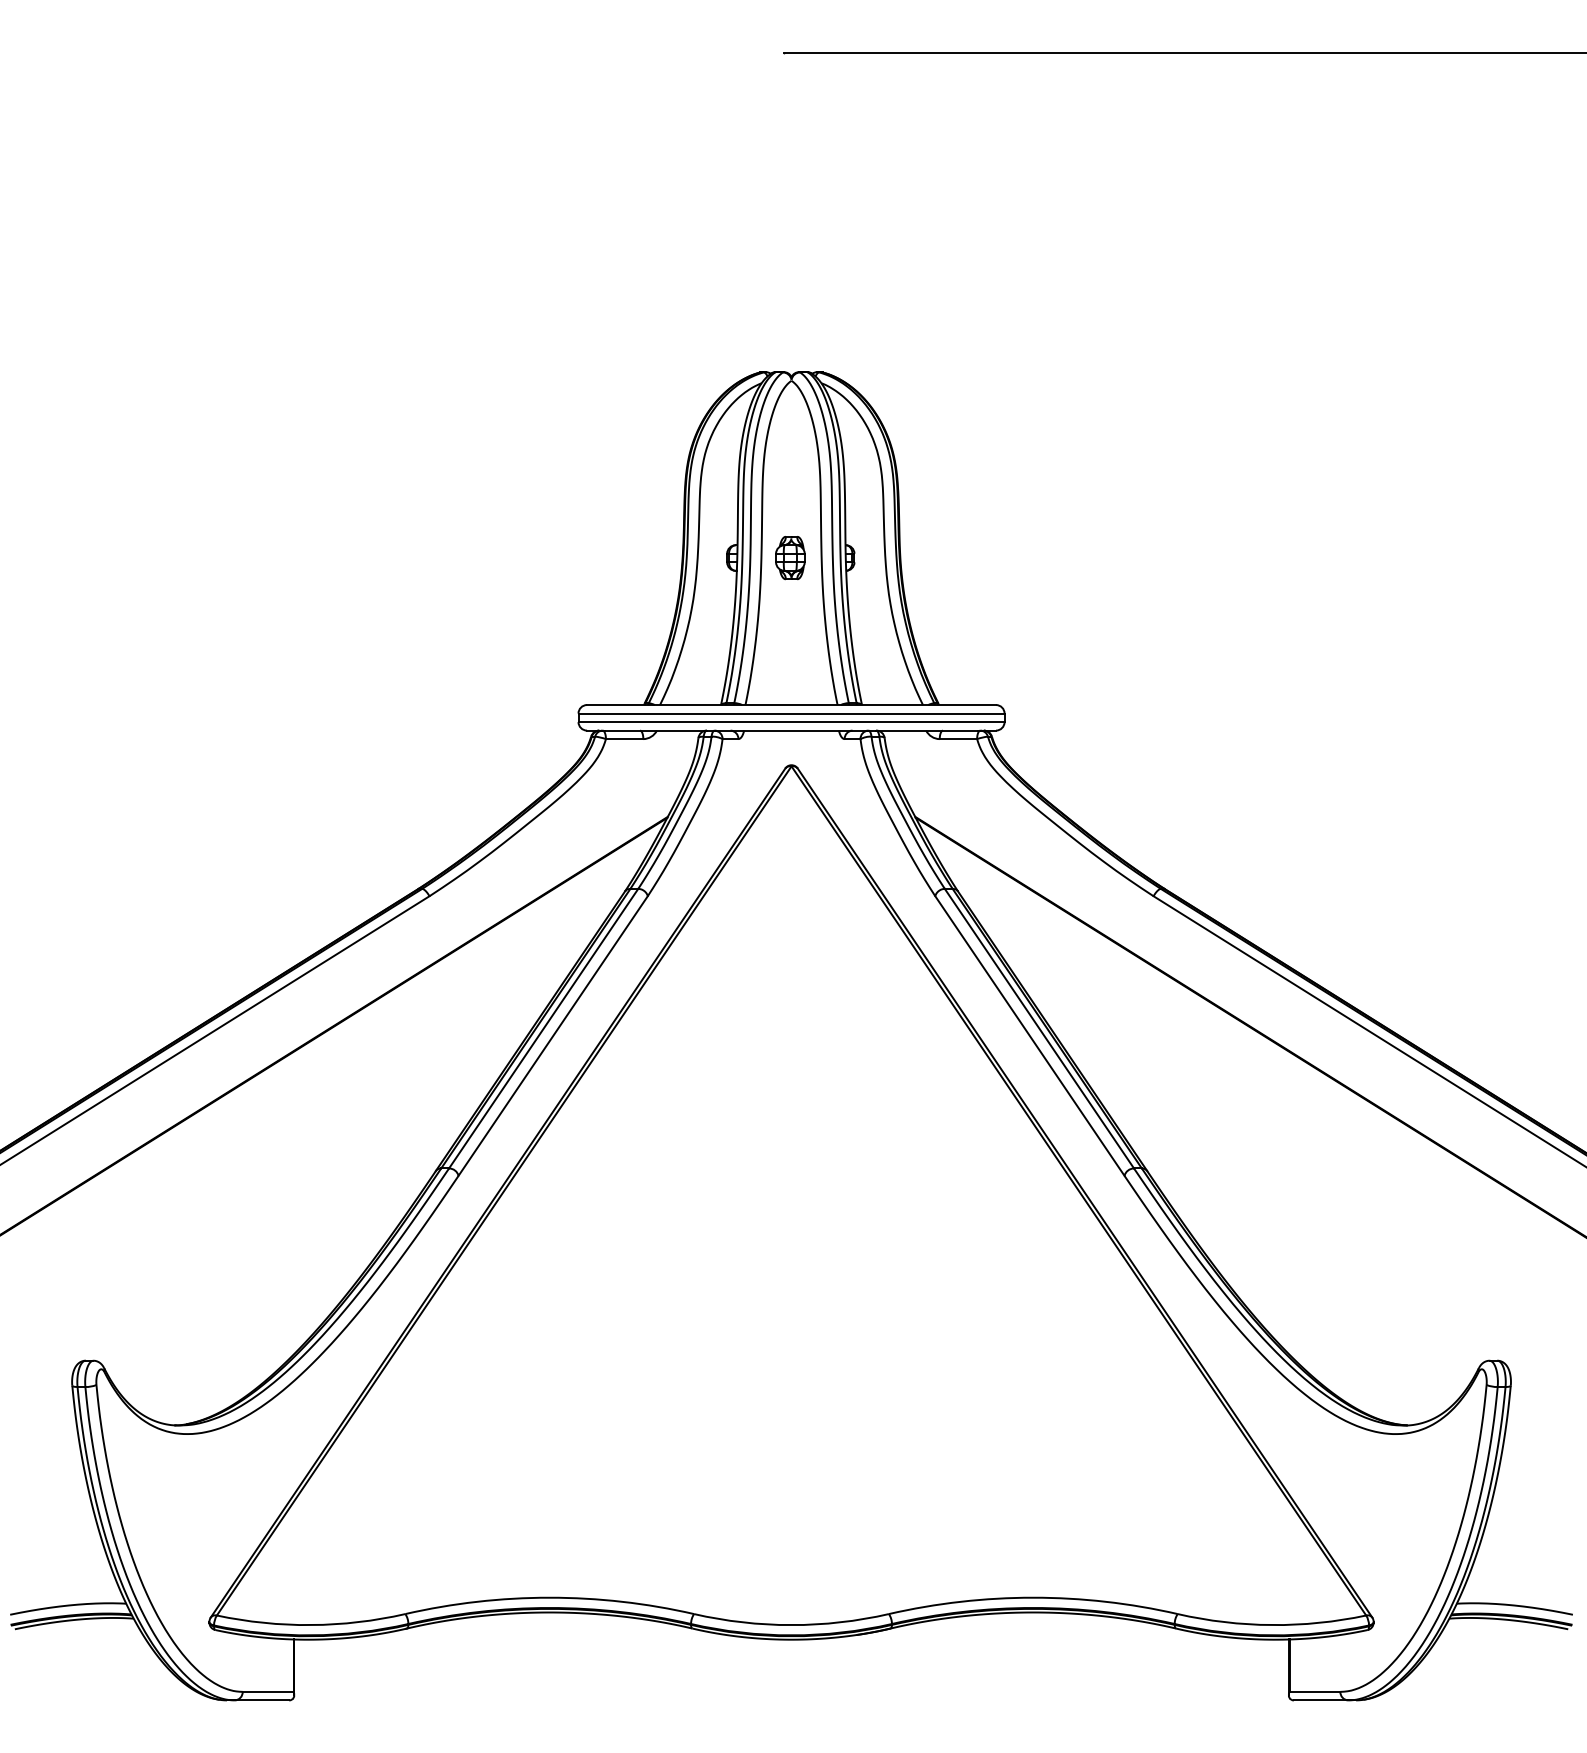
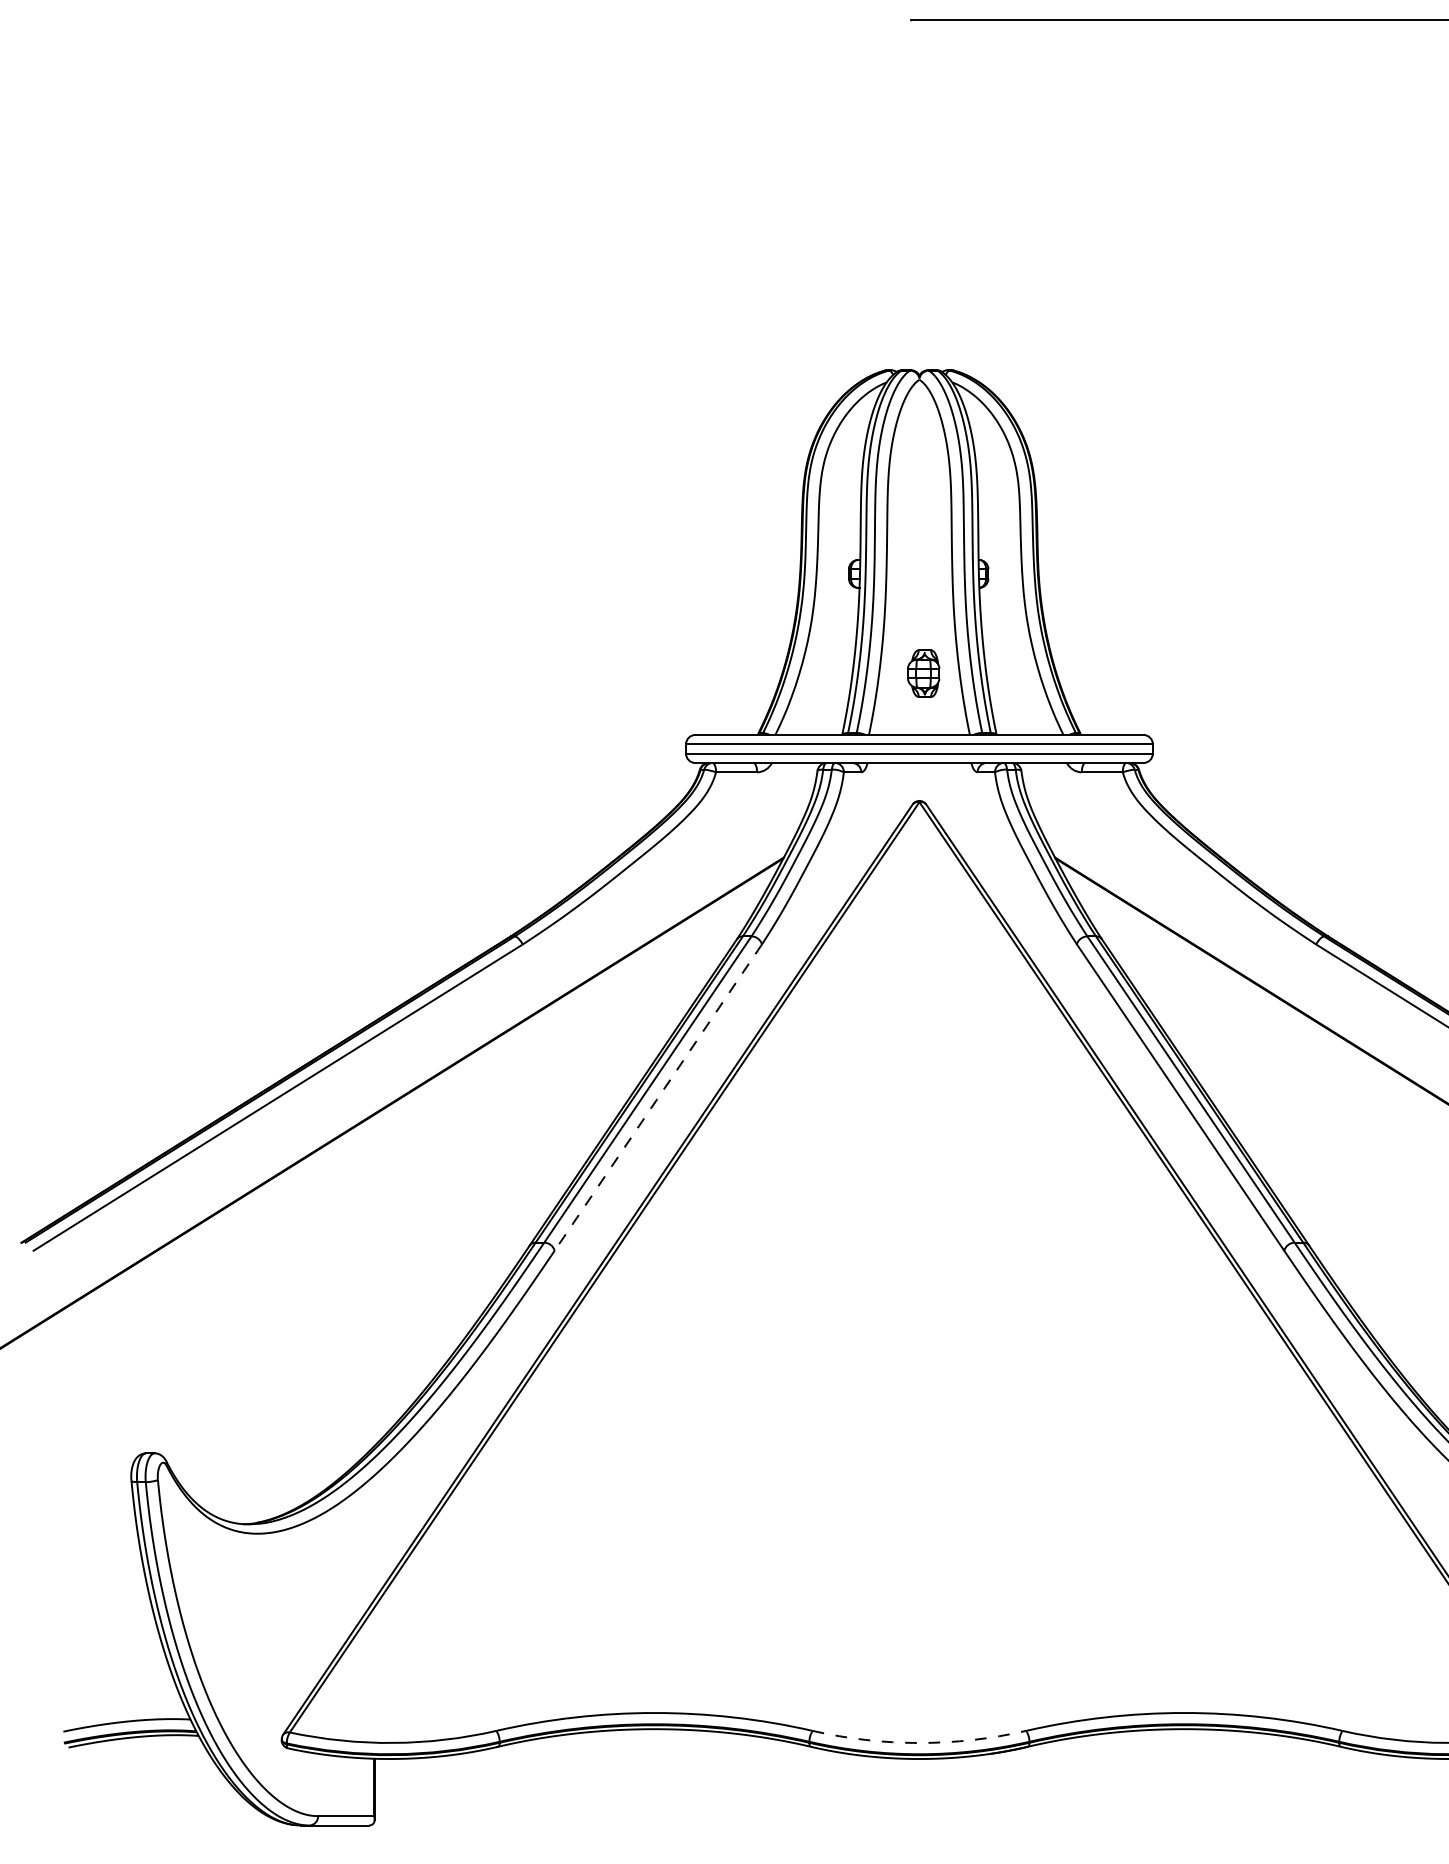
part: (790, 558) -> (923, 674), moved
line: (553, 1036) -> (658, 1098), solid -> dashed
arc: (791, 1625) -> (919, 1743), solid -> dashed

